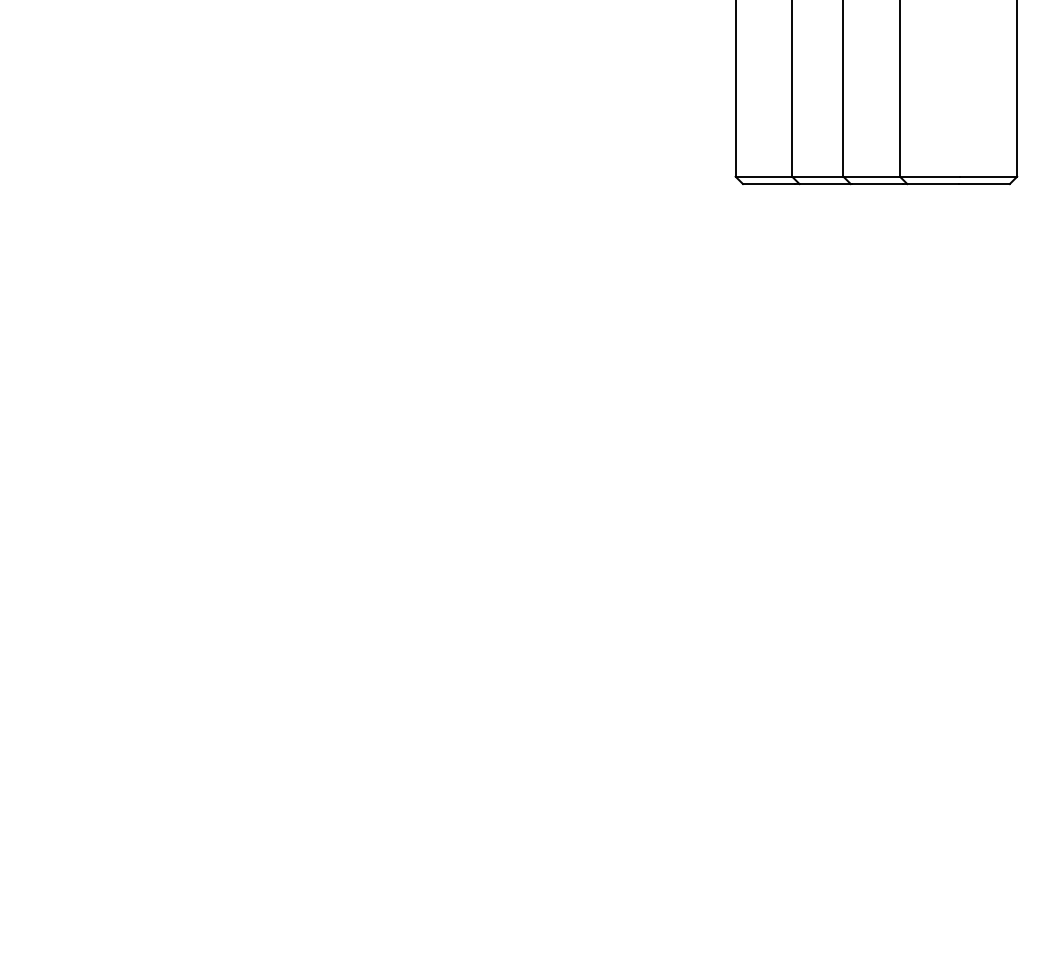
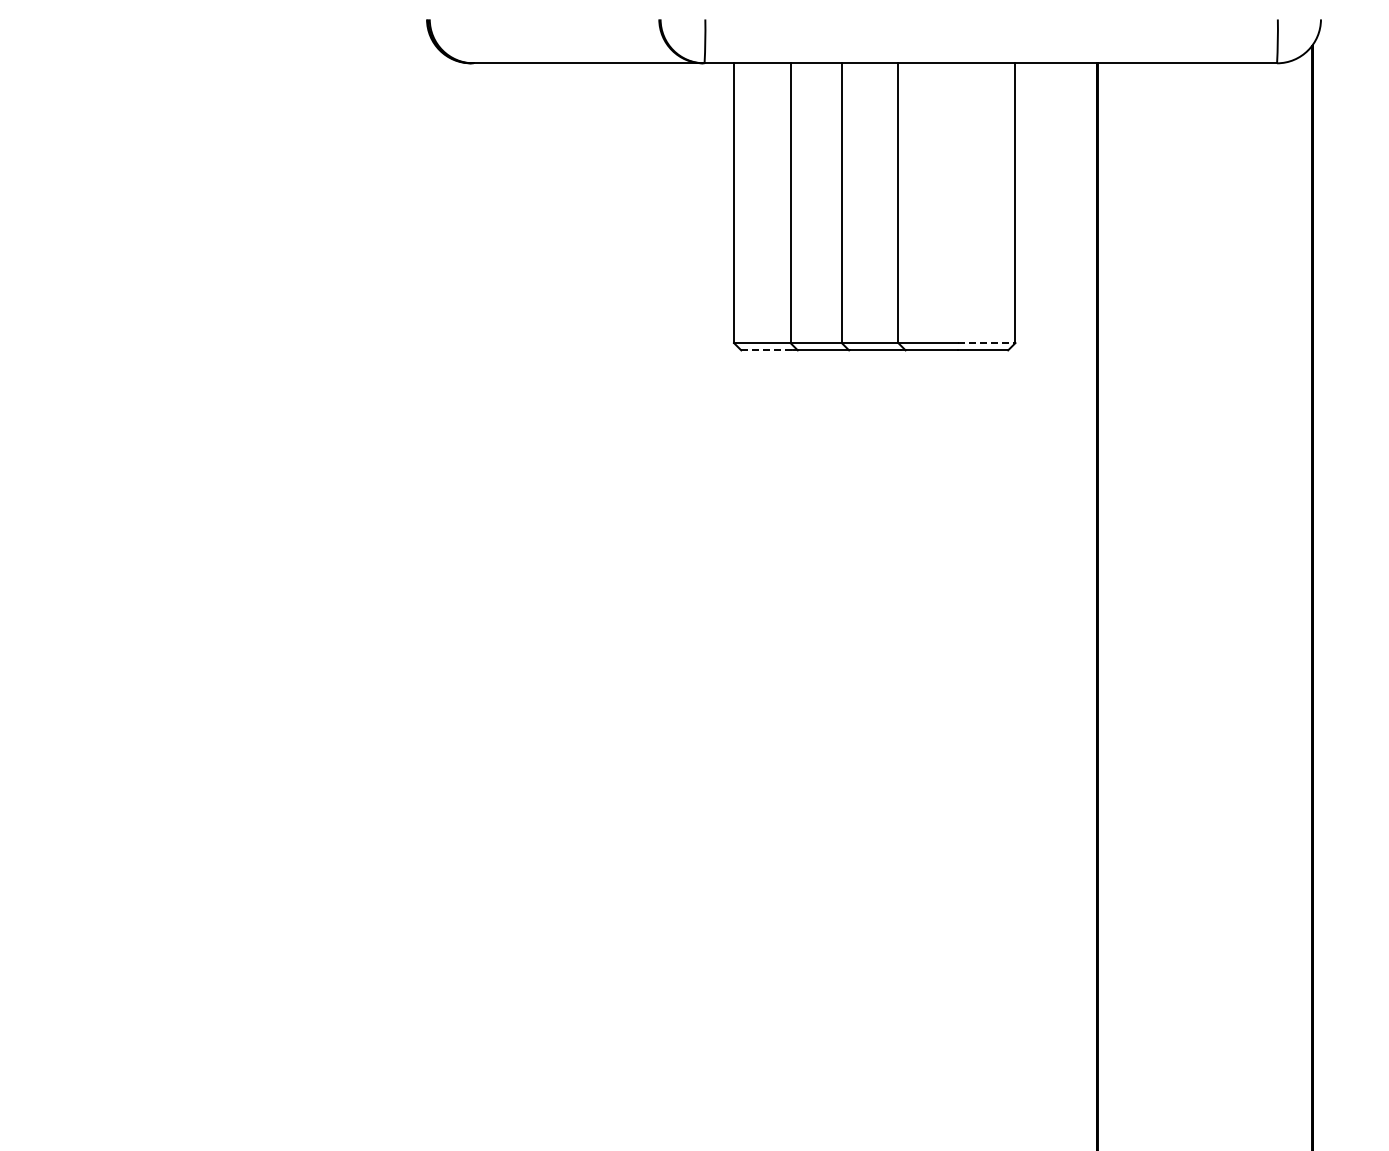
line: (988, 177) -> (986, 343), solid -> dashed
line: (769, 184) -> (767, 350), solid -> dashed

